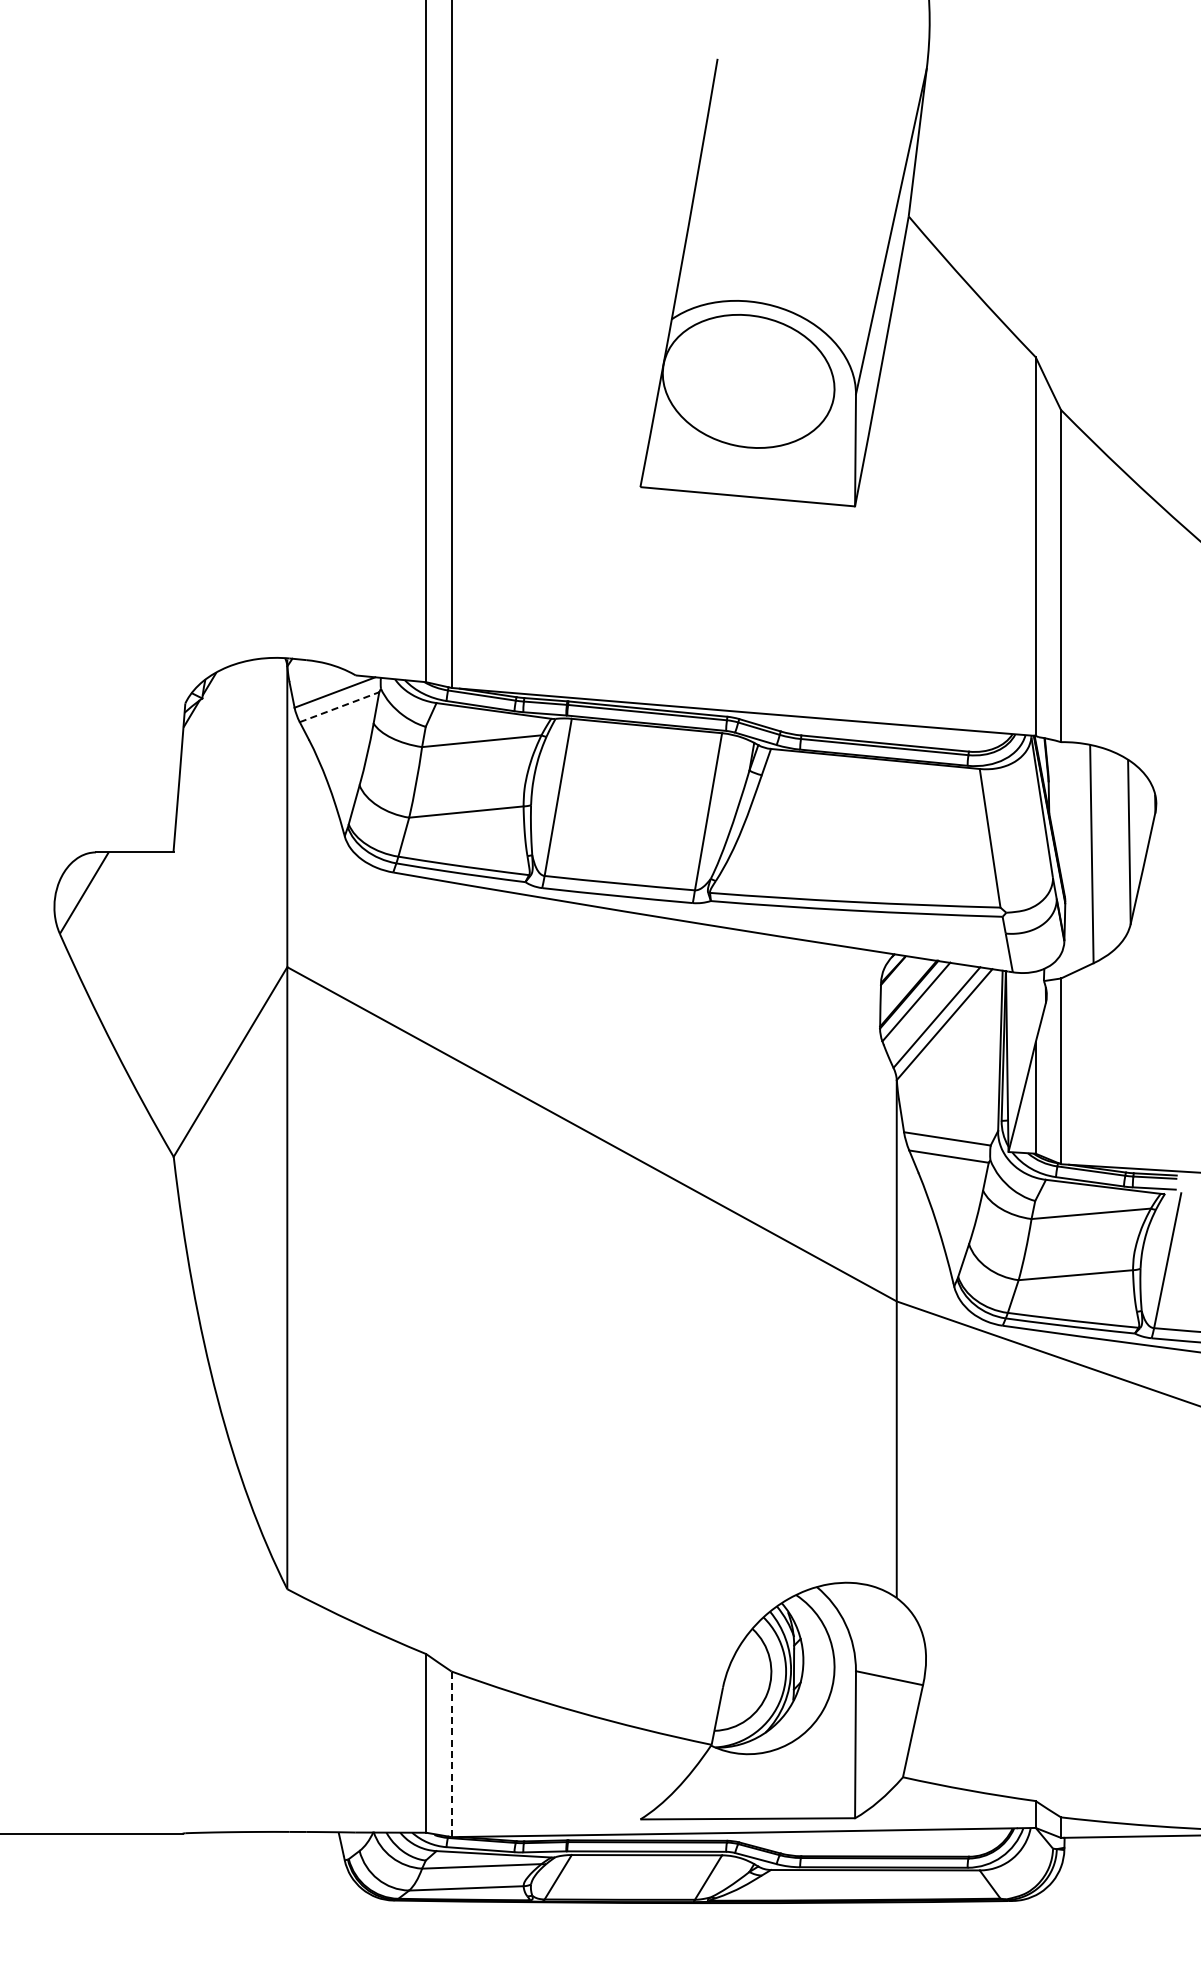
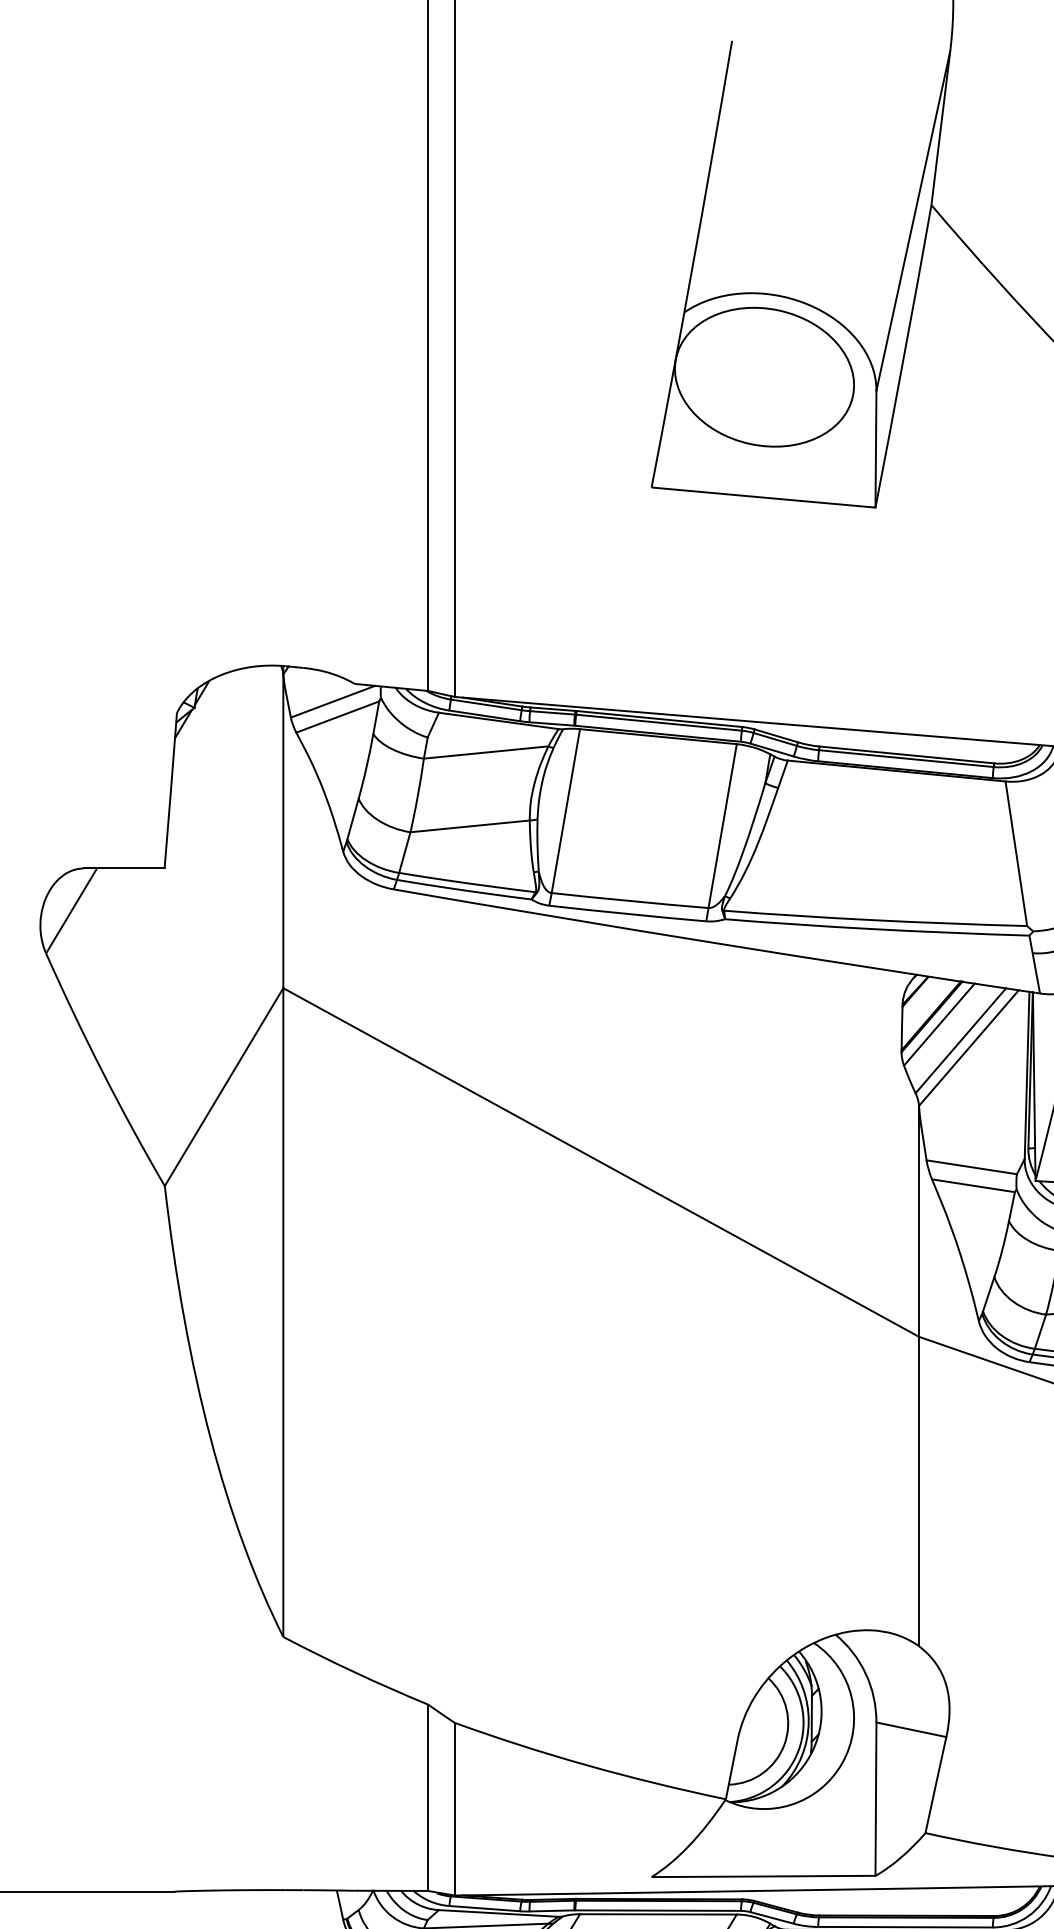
line: (340, 707) -> (338, 717), dashed -> solid
line: (451, 1754) -> (454, 1809), dashed -> solid

